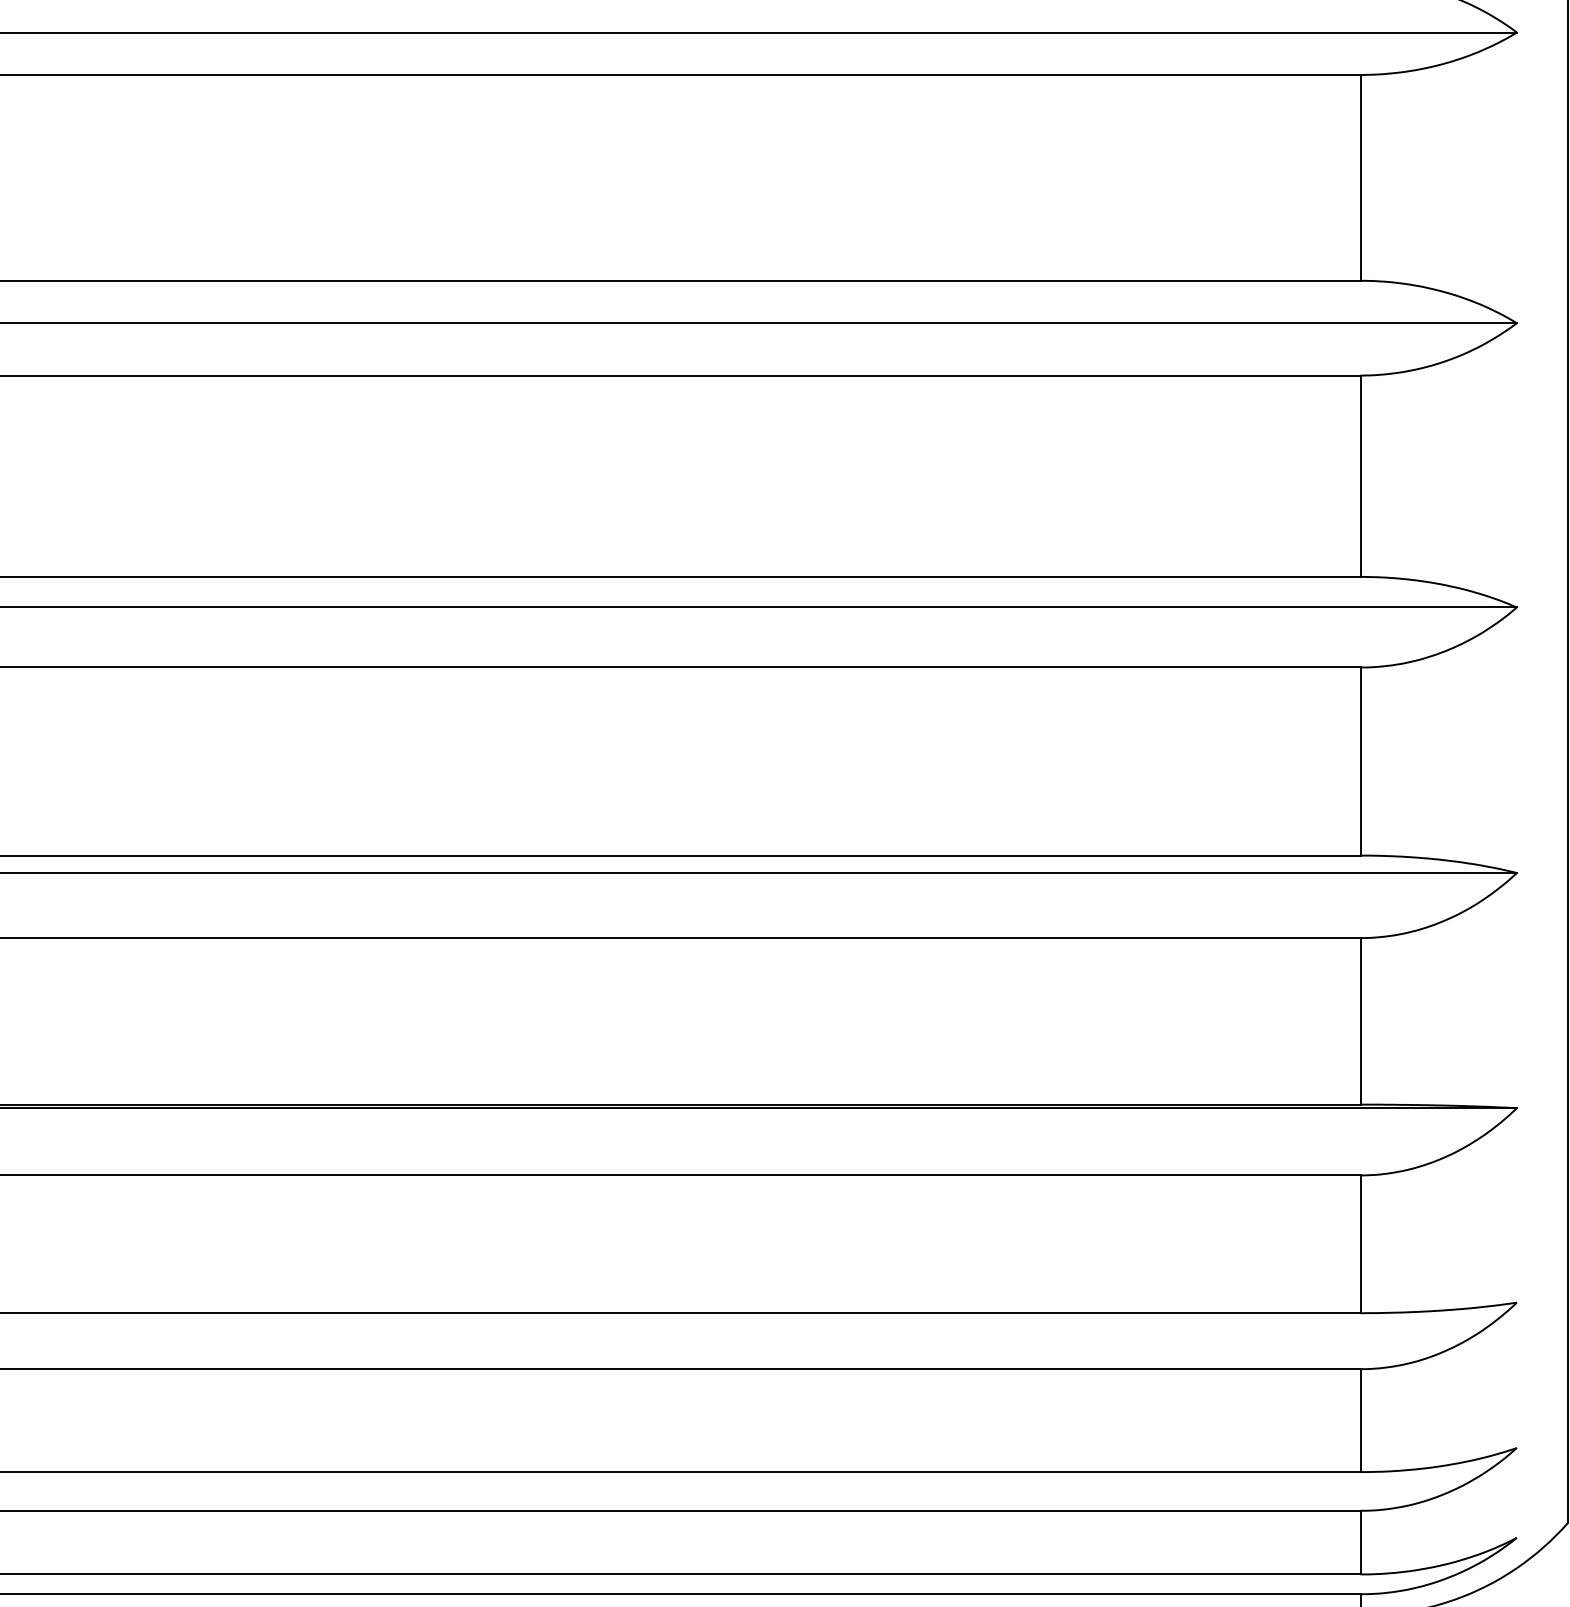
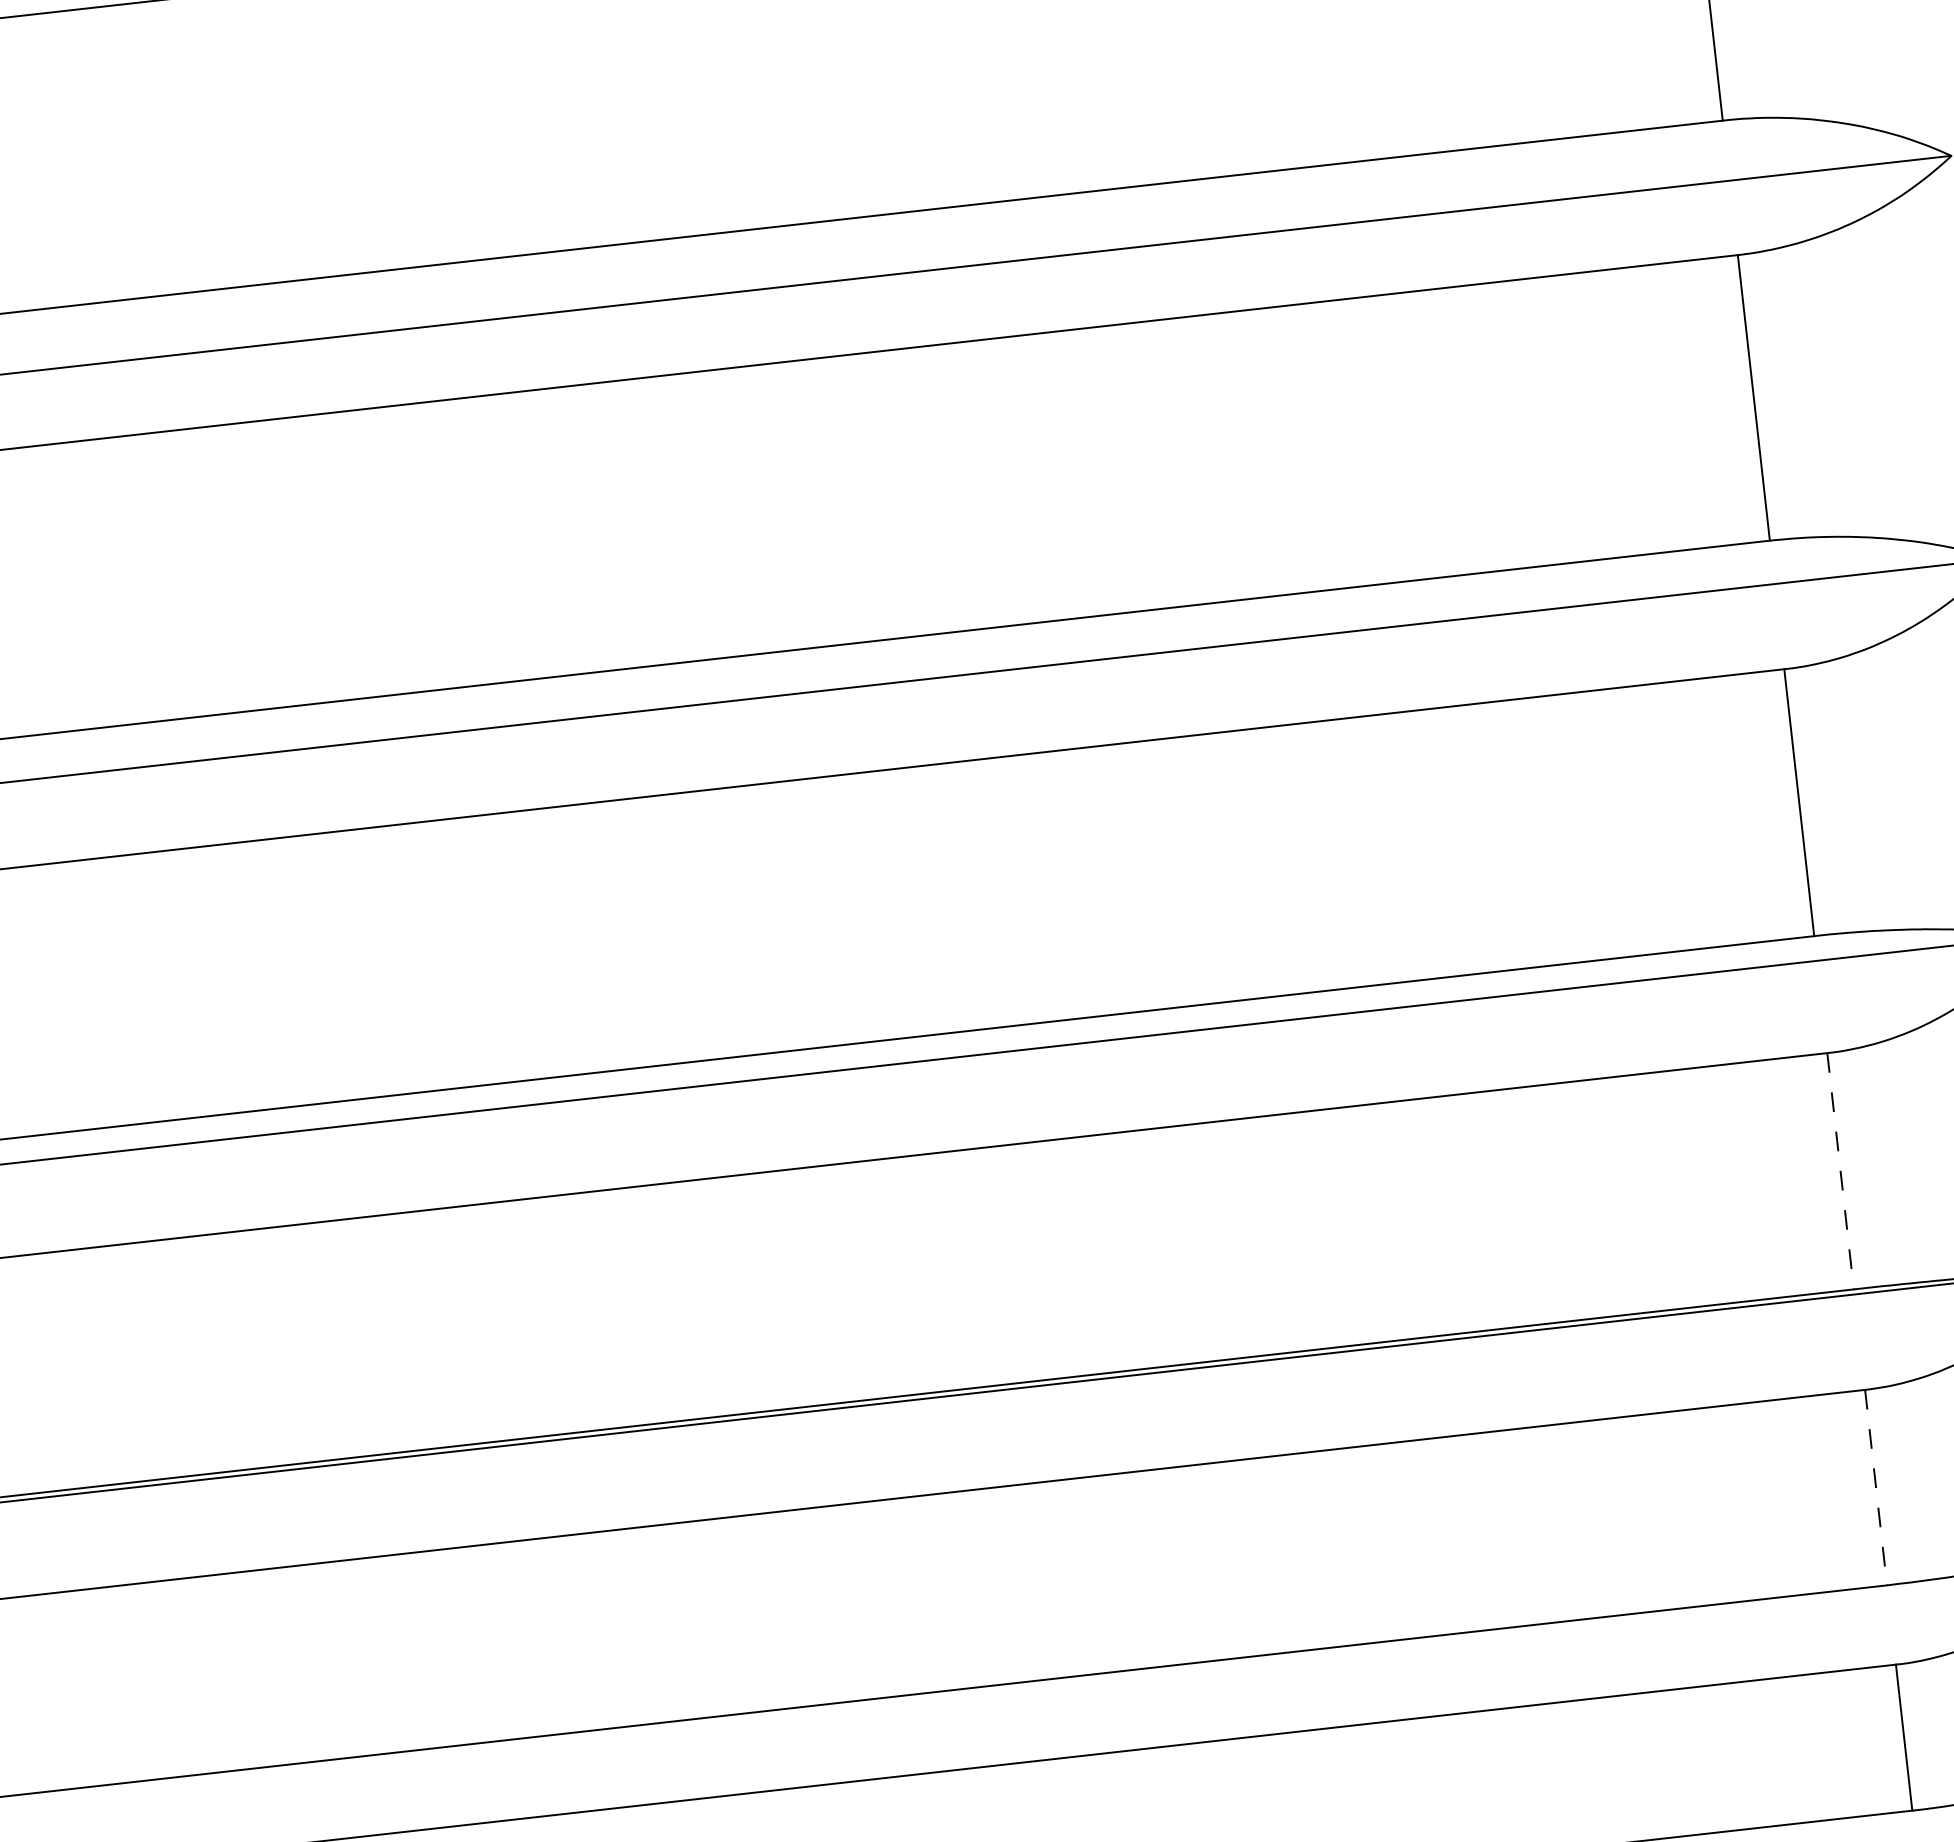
line: (1360, 1021) -> (1840, 1171), solid -> dashed
line: (1360, 1244) -> (1876, 1487), solid -> dashed

